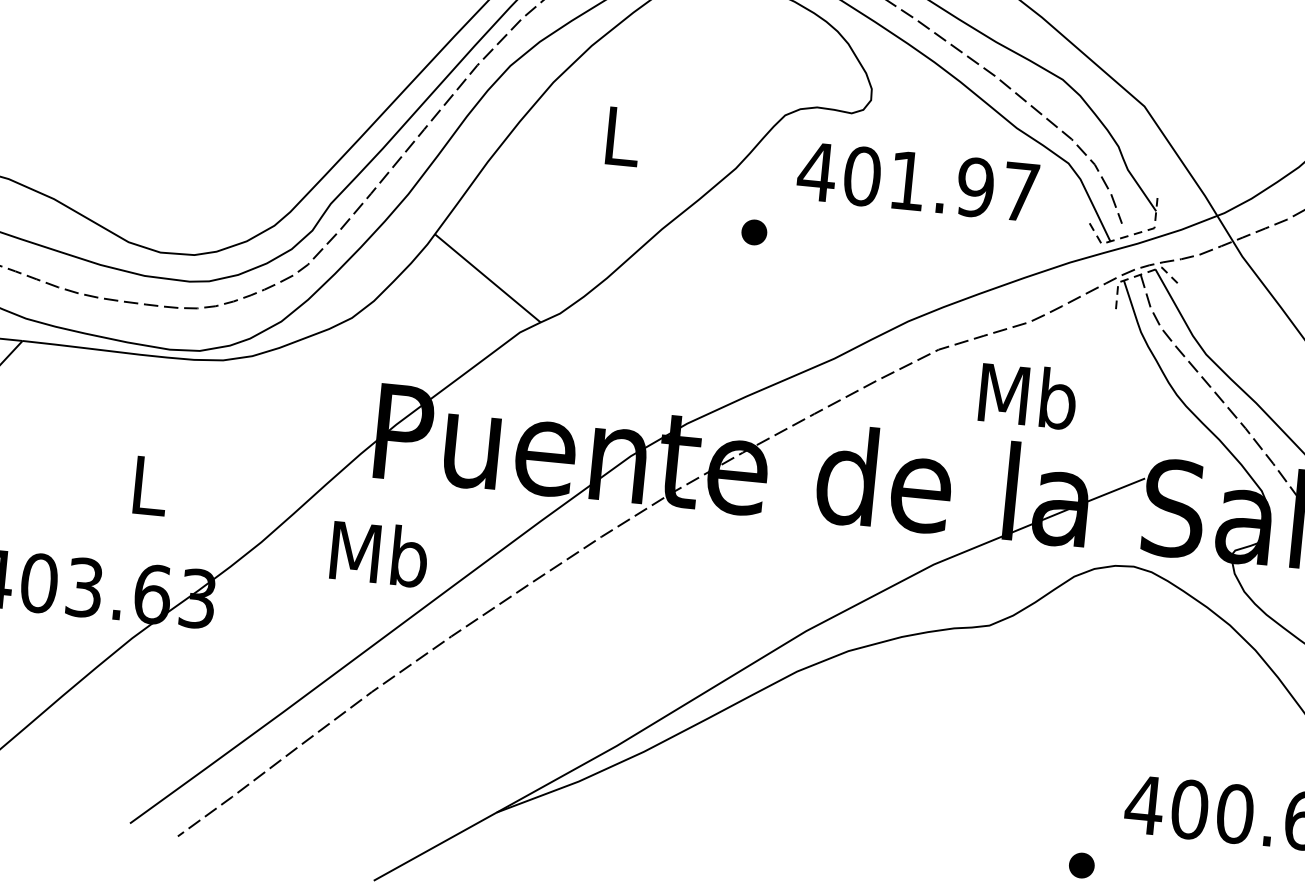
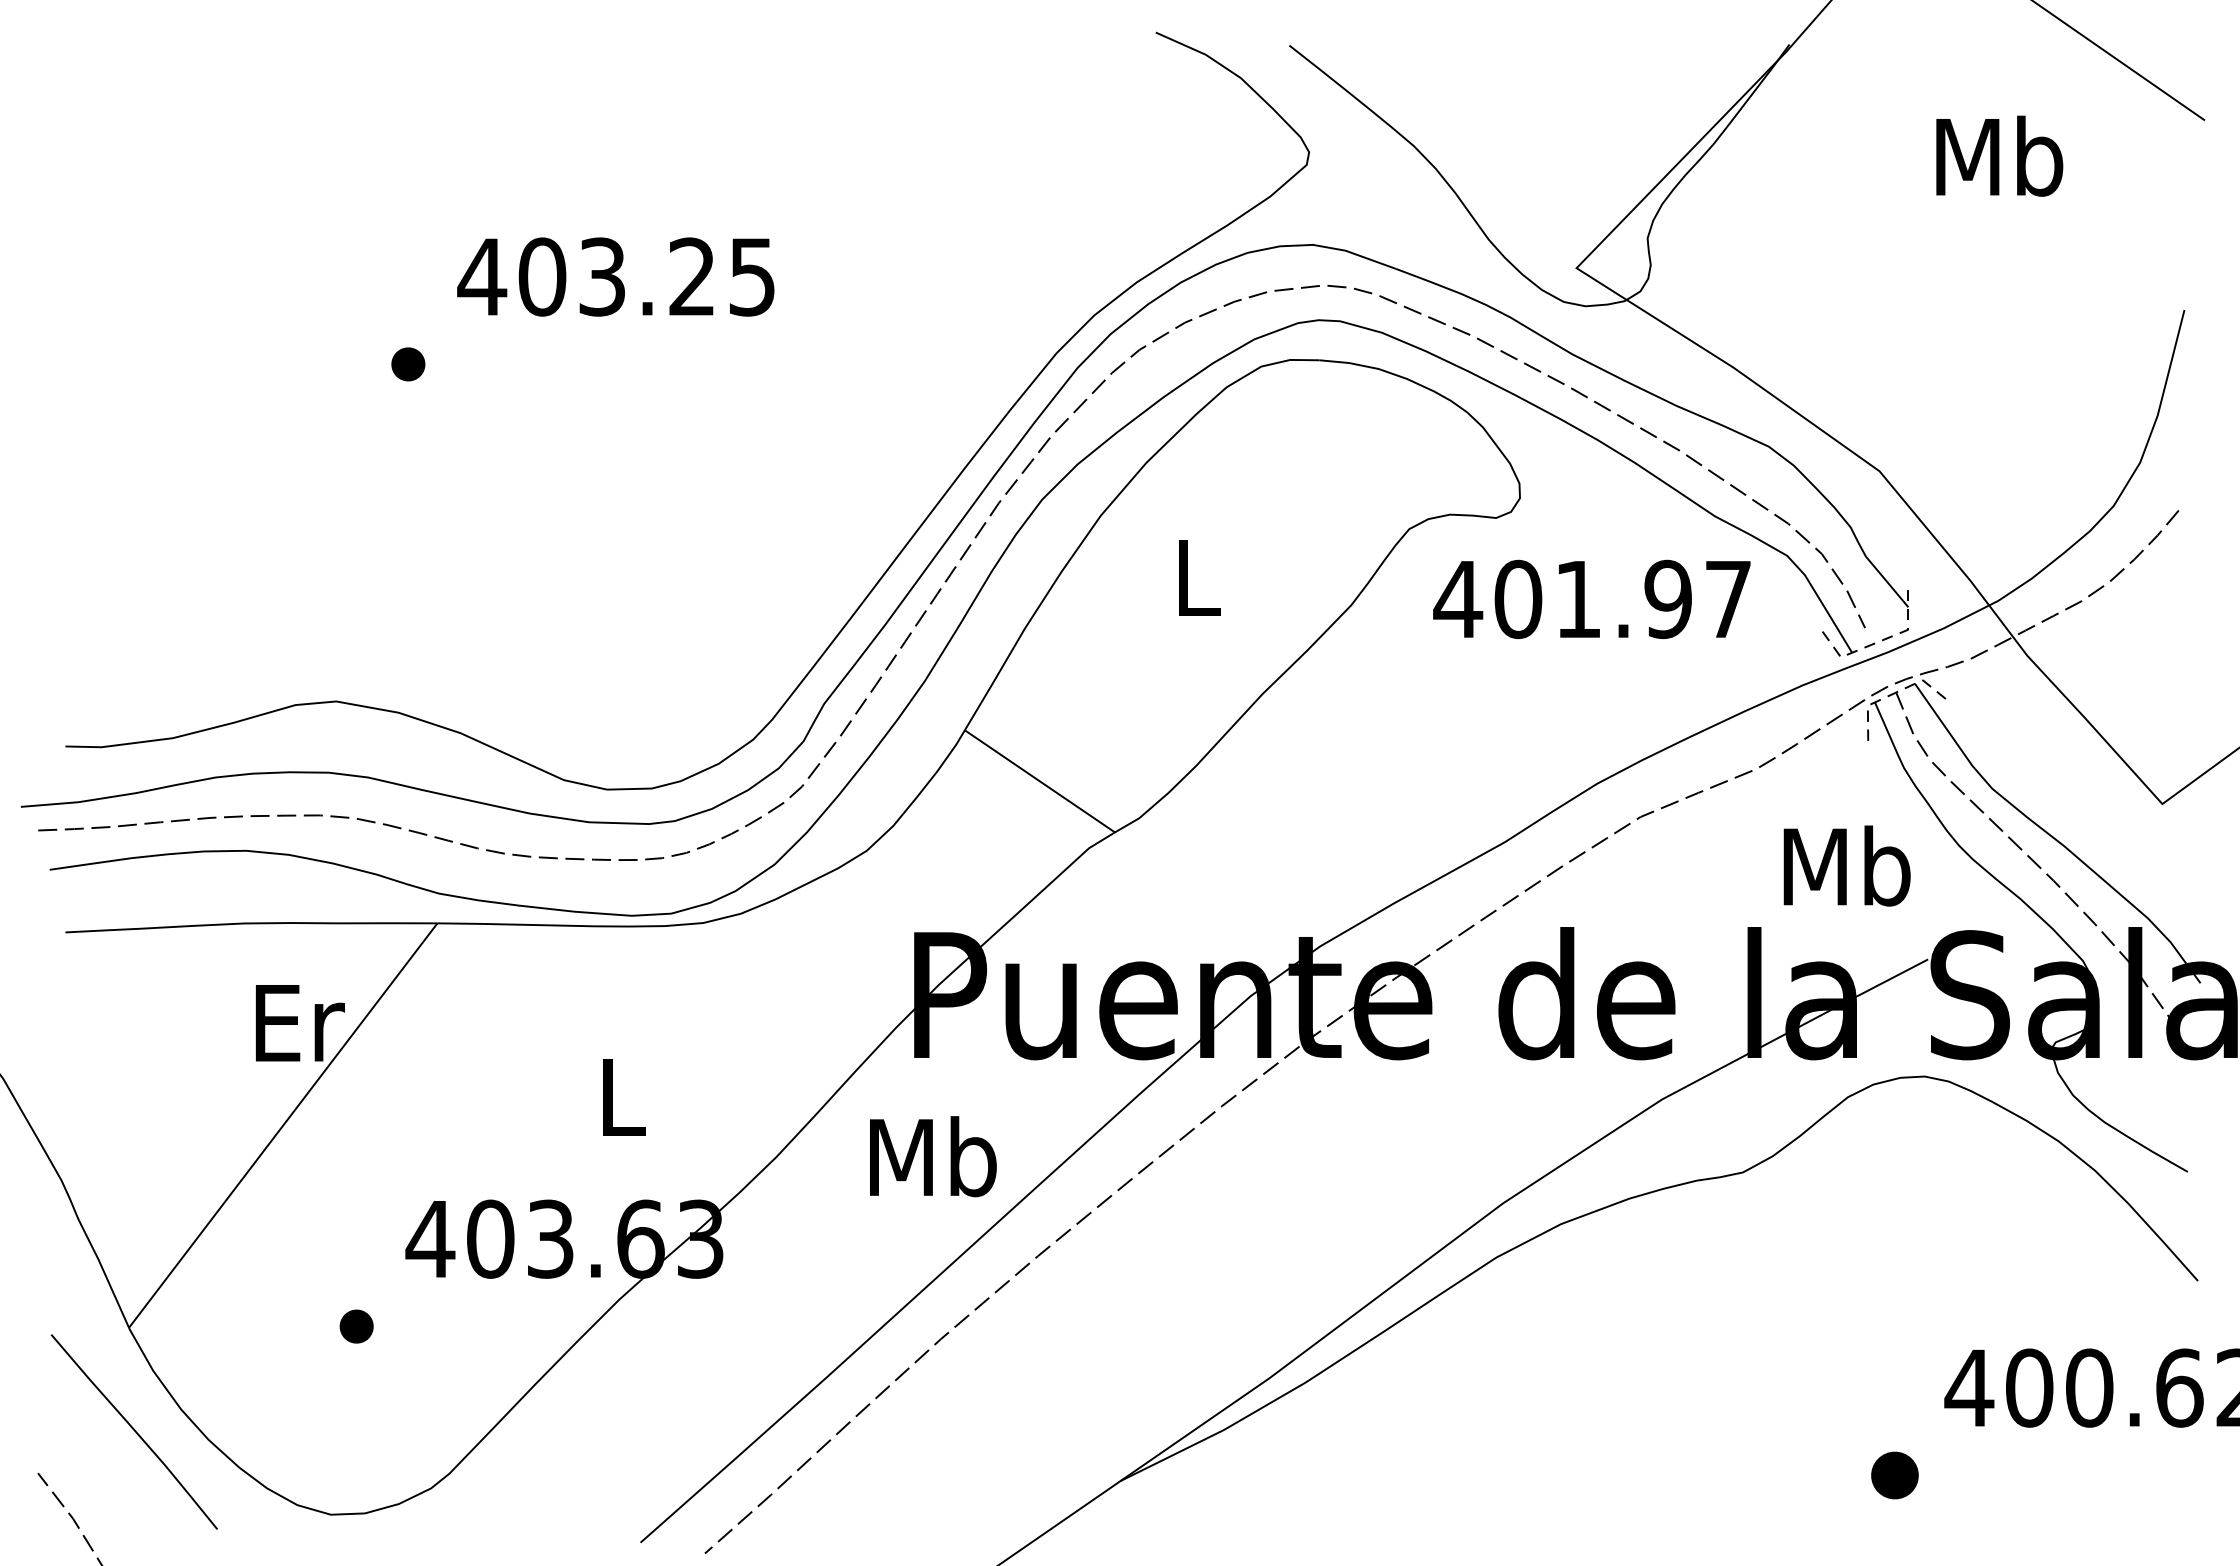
part: (754, 232) -> (1383, 686), removed
text: (1027, 395) -> (1846, 865), moved
part: (1081, 865) -> (1894, 1475), size x1.4

